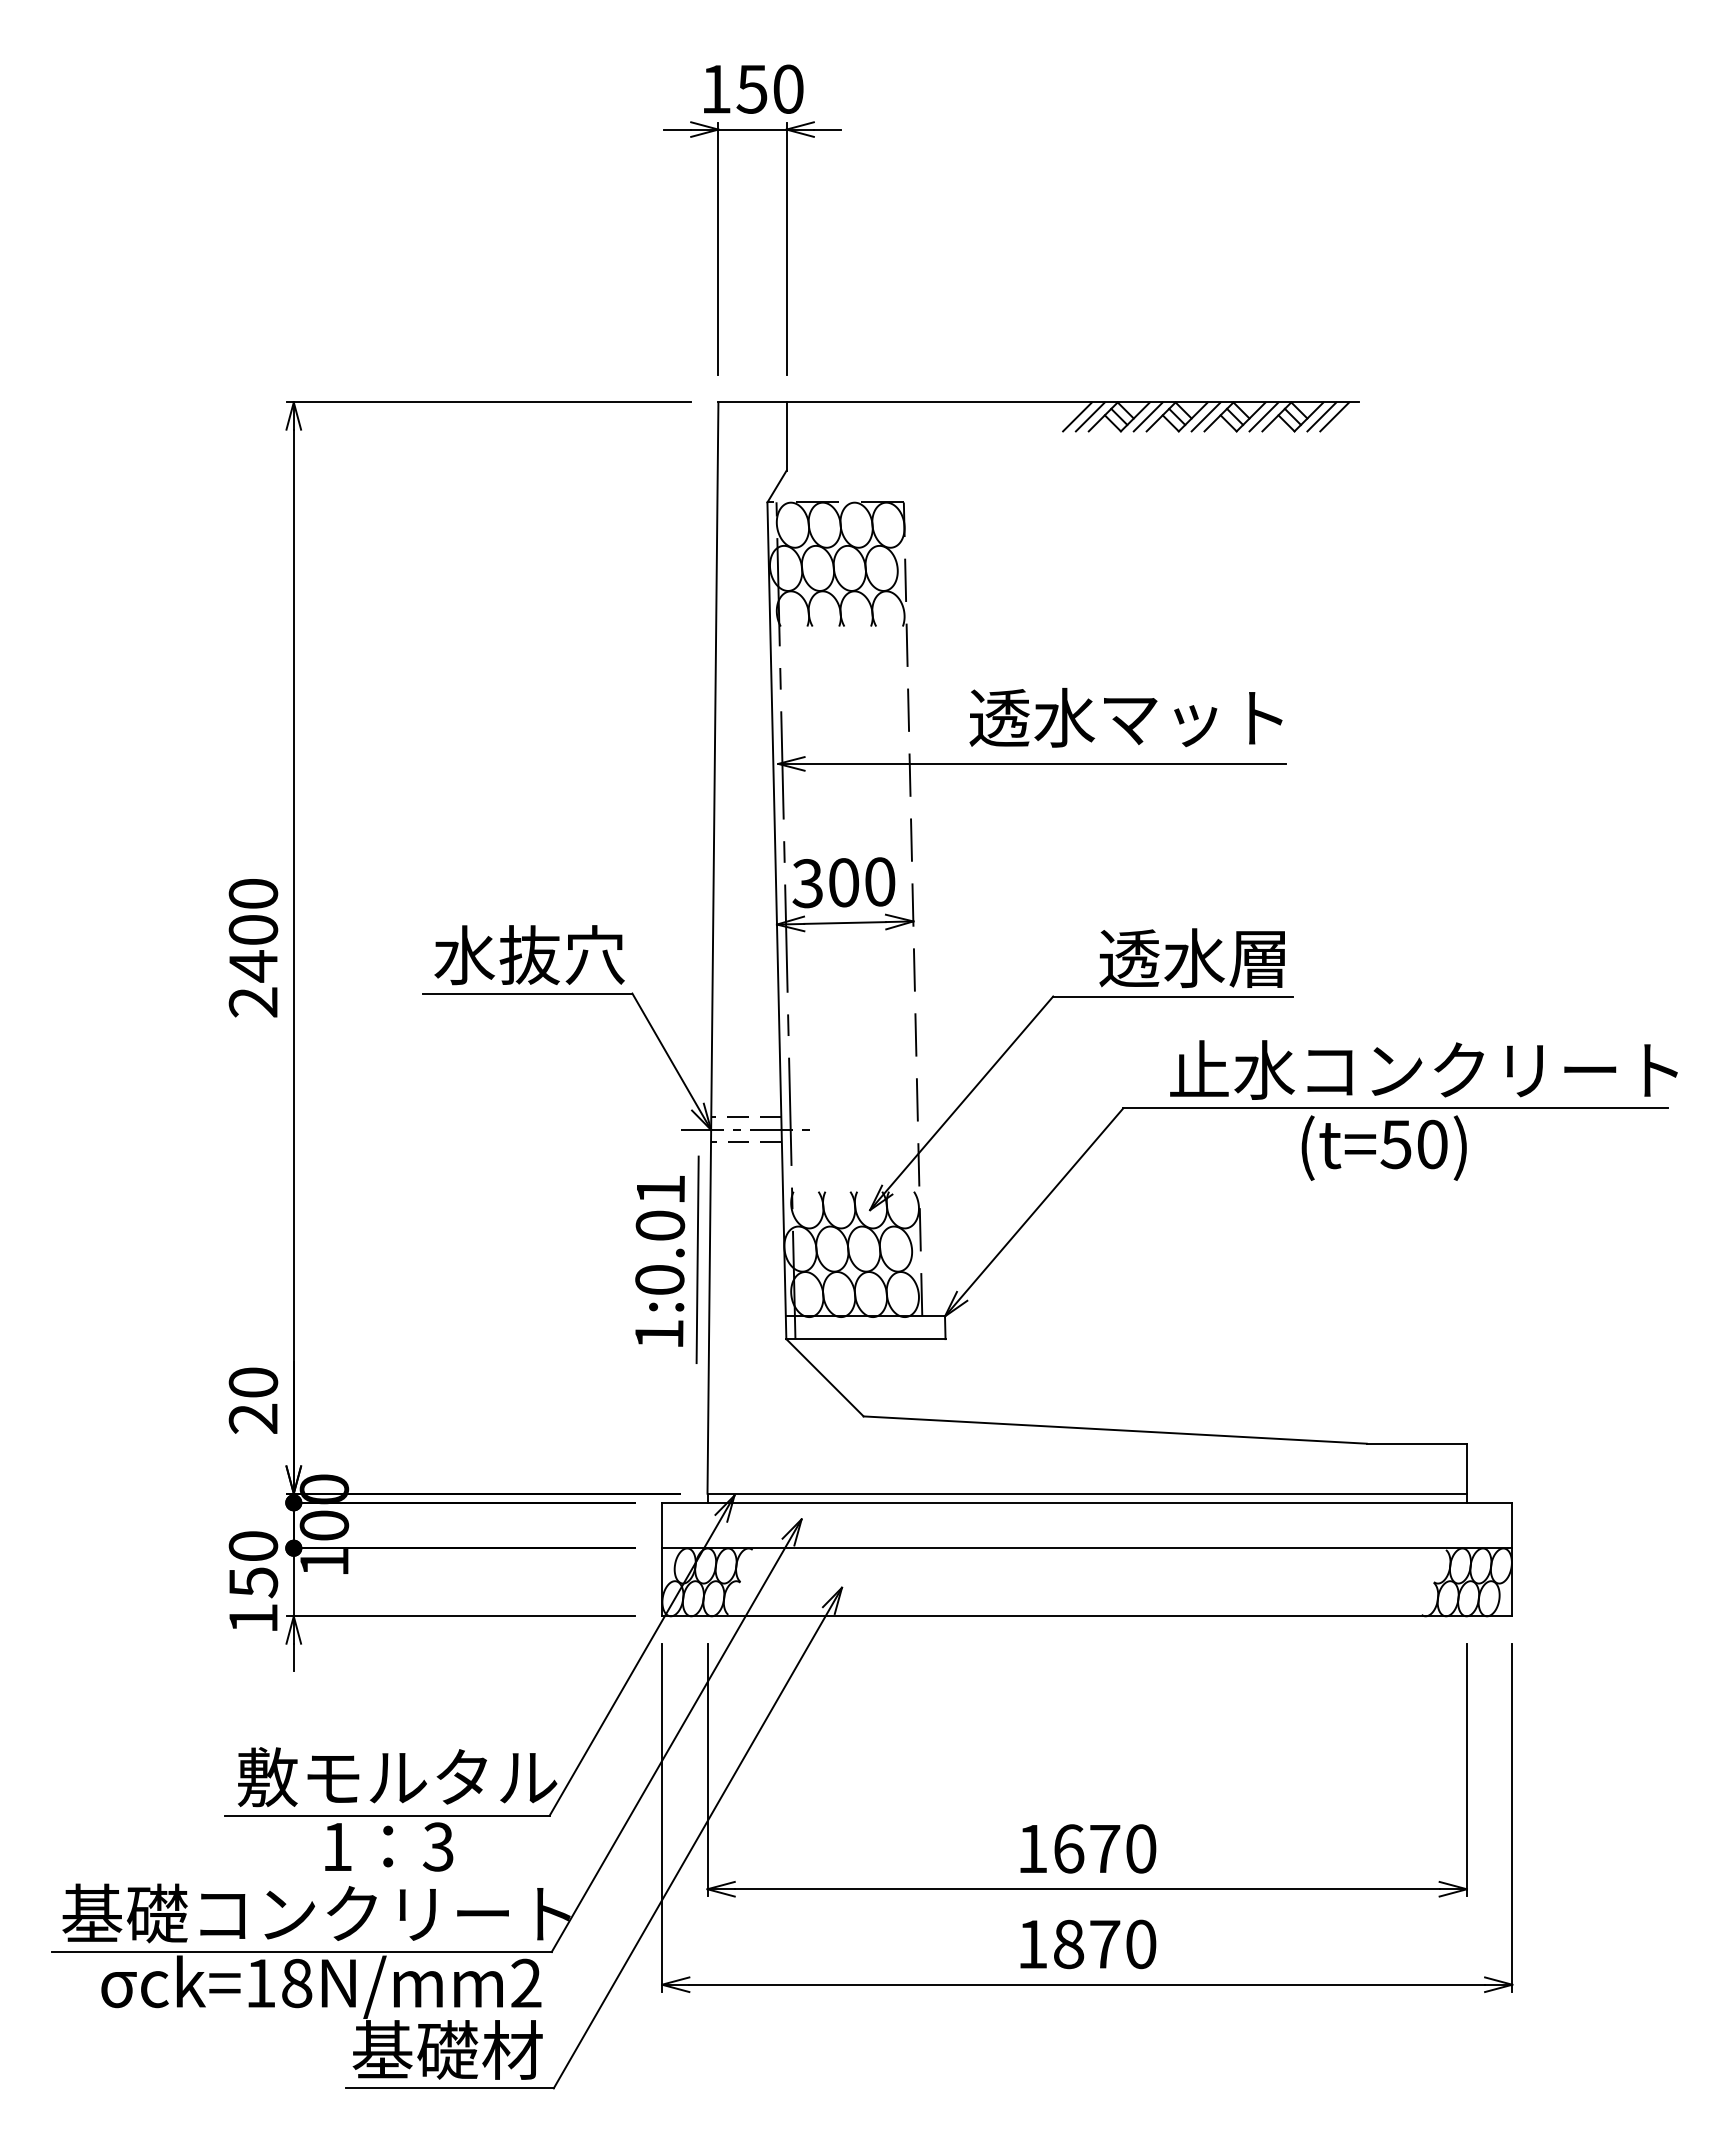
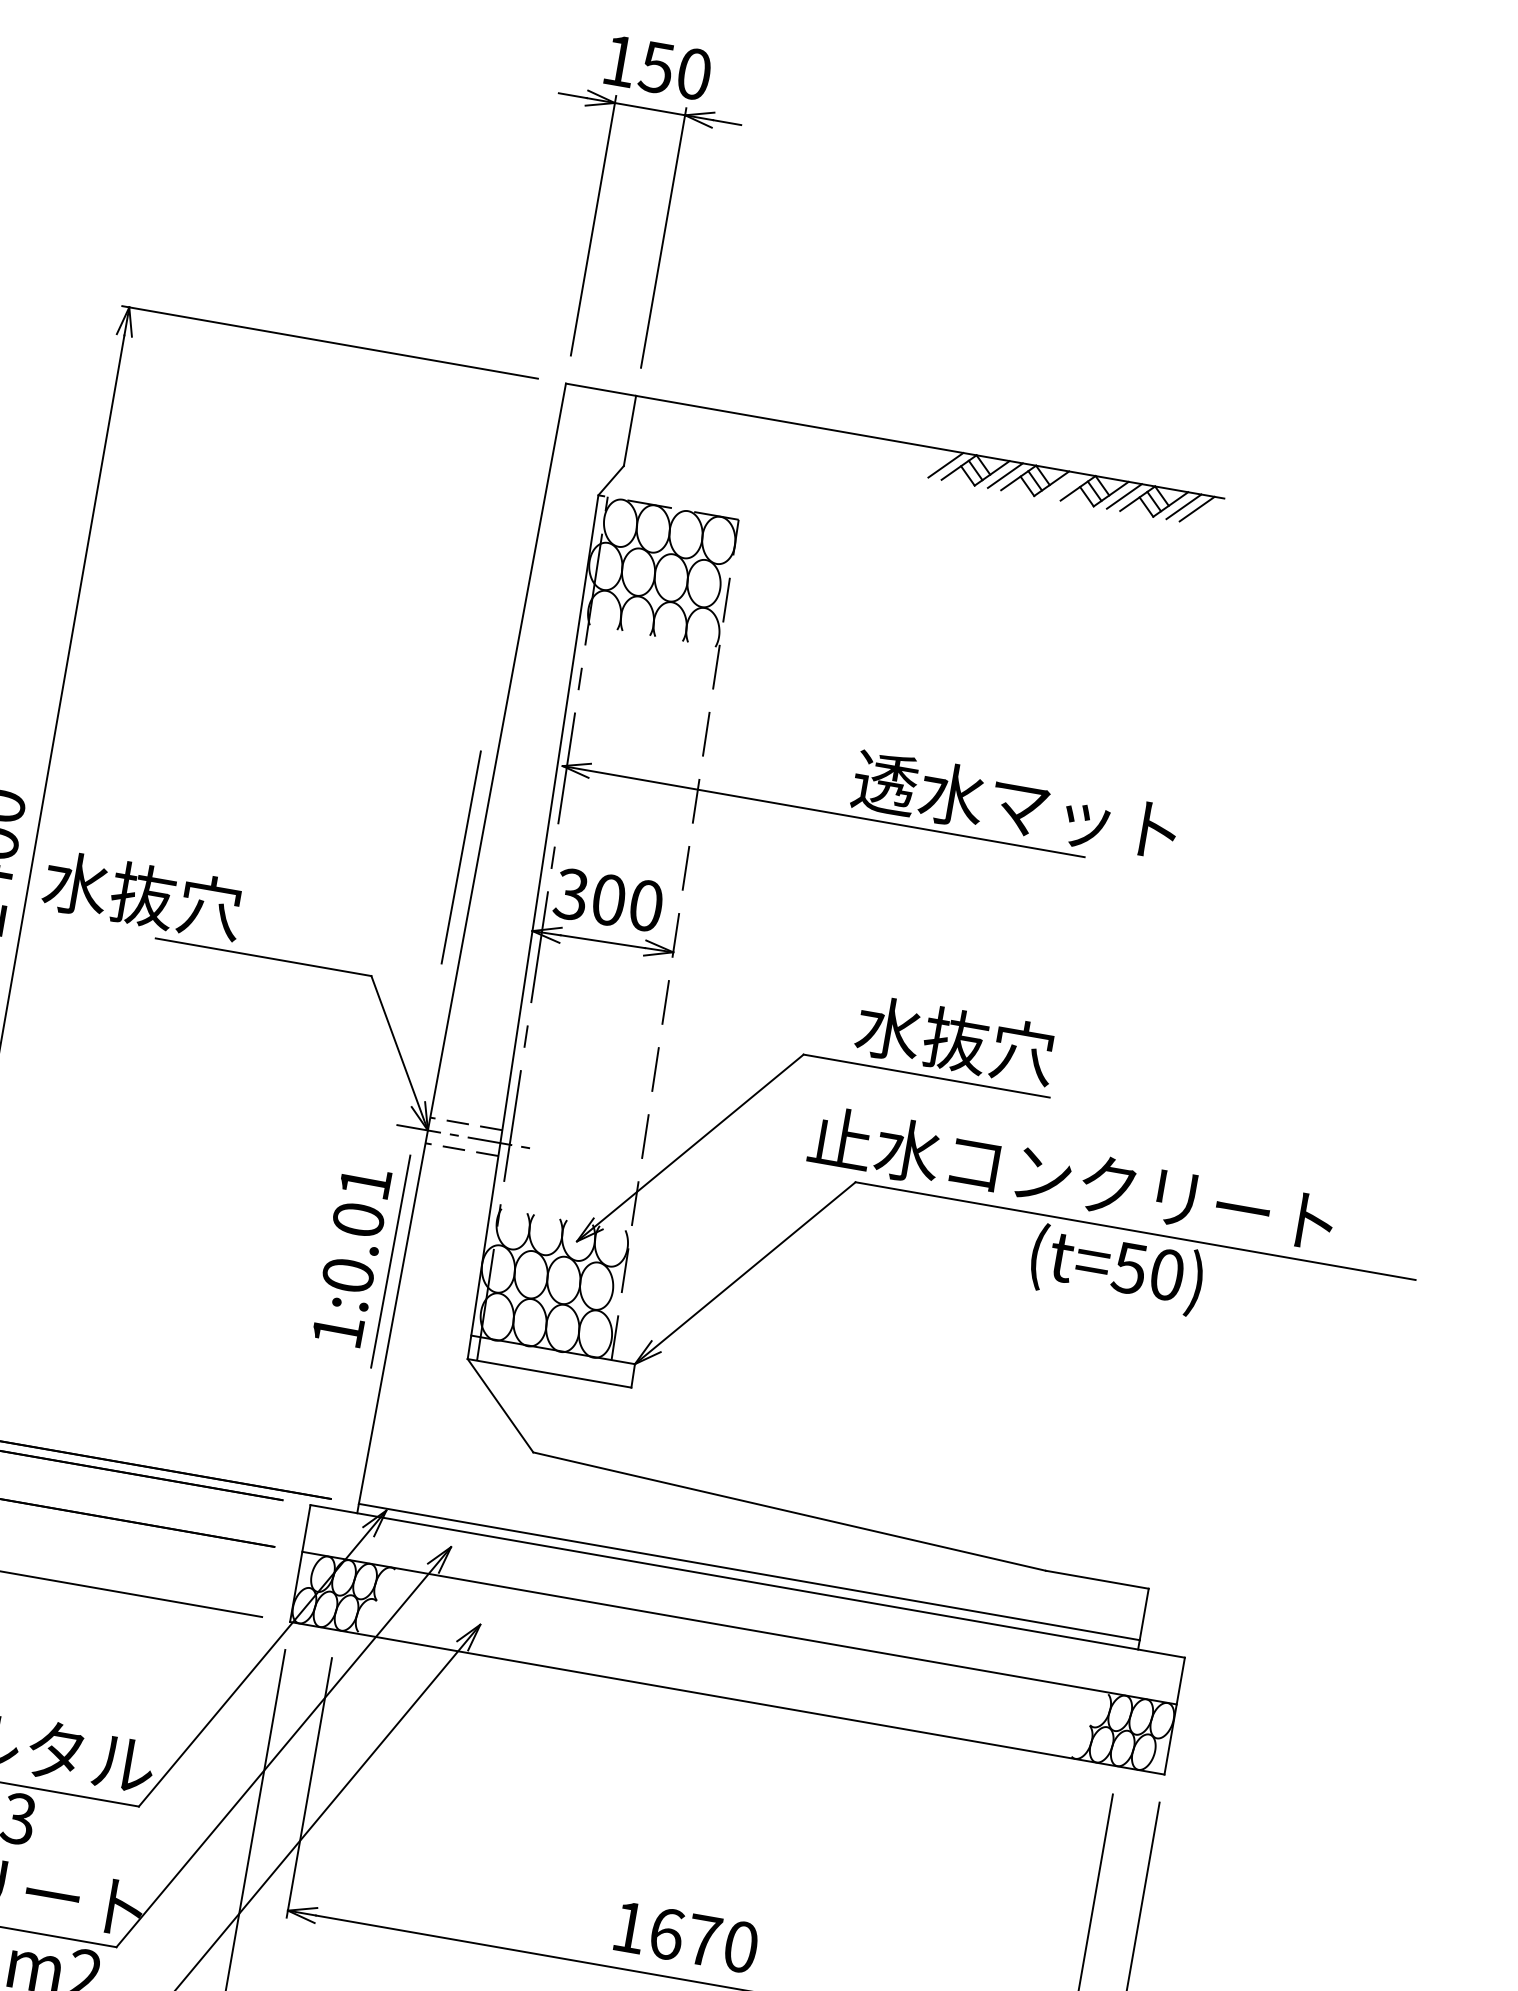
line: (1077, 416) -> (932, 462), removed
line: (1205, 416) -> (1064, 485), removed
text: (1125, 717) -> (1014, 805), moved
line: (697, 866) -> (461, 857), added
text: (529, 955) -> (142, 895), moved
text: (1194, 958) -> (955, 1040), 透水層 -> 水抜穴
text: (1423, 1069) -> (1071, 1178), moved

